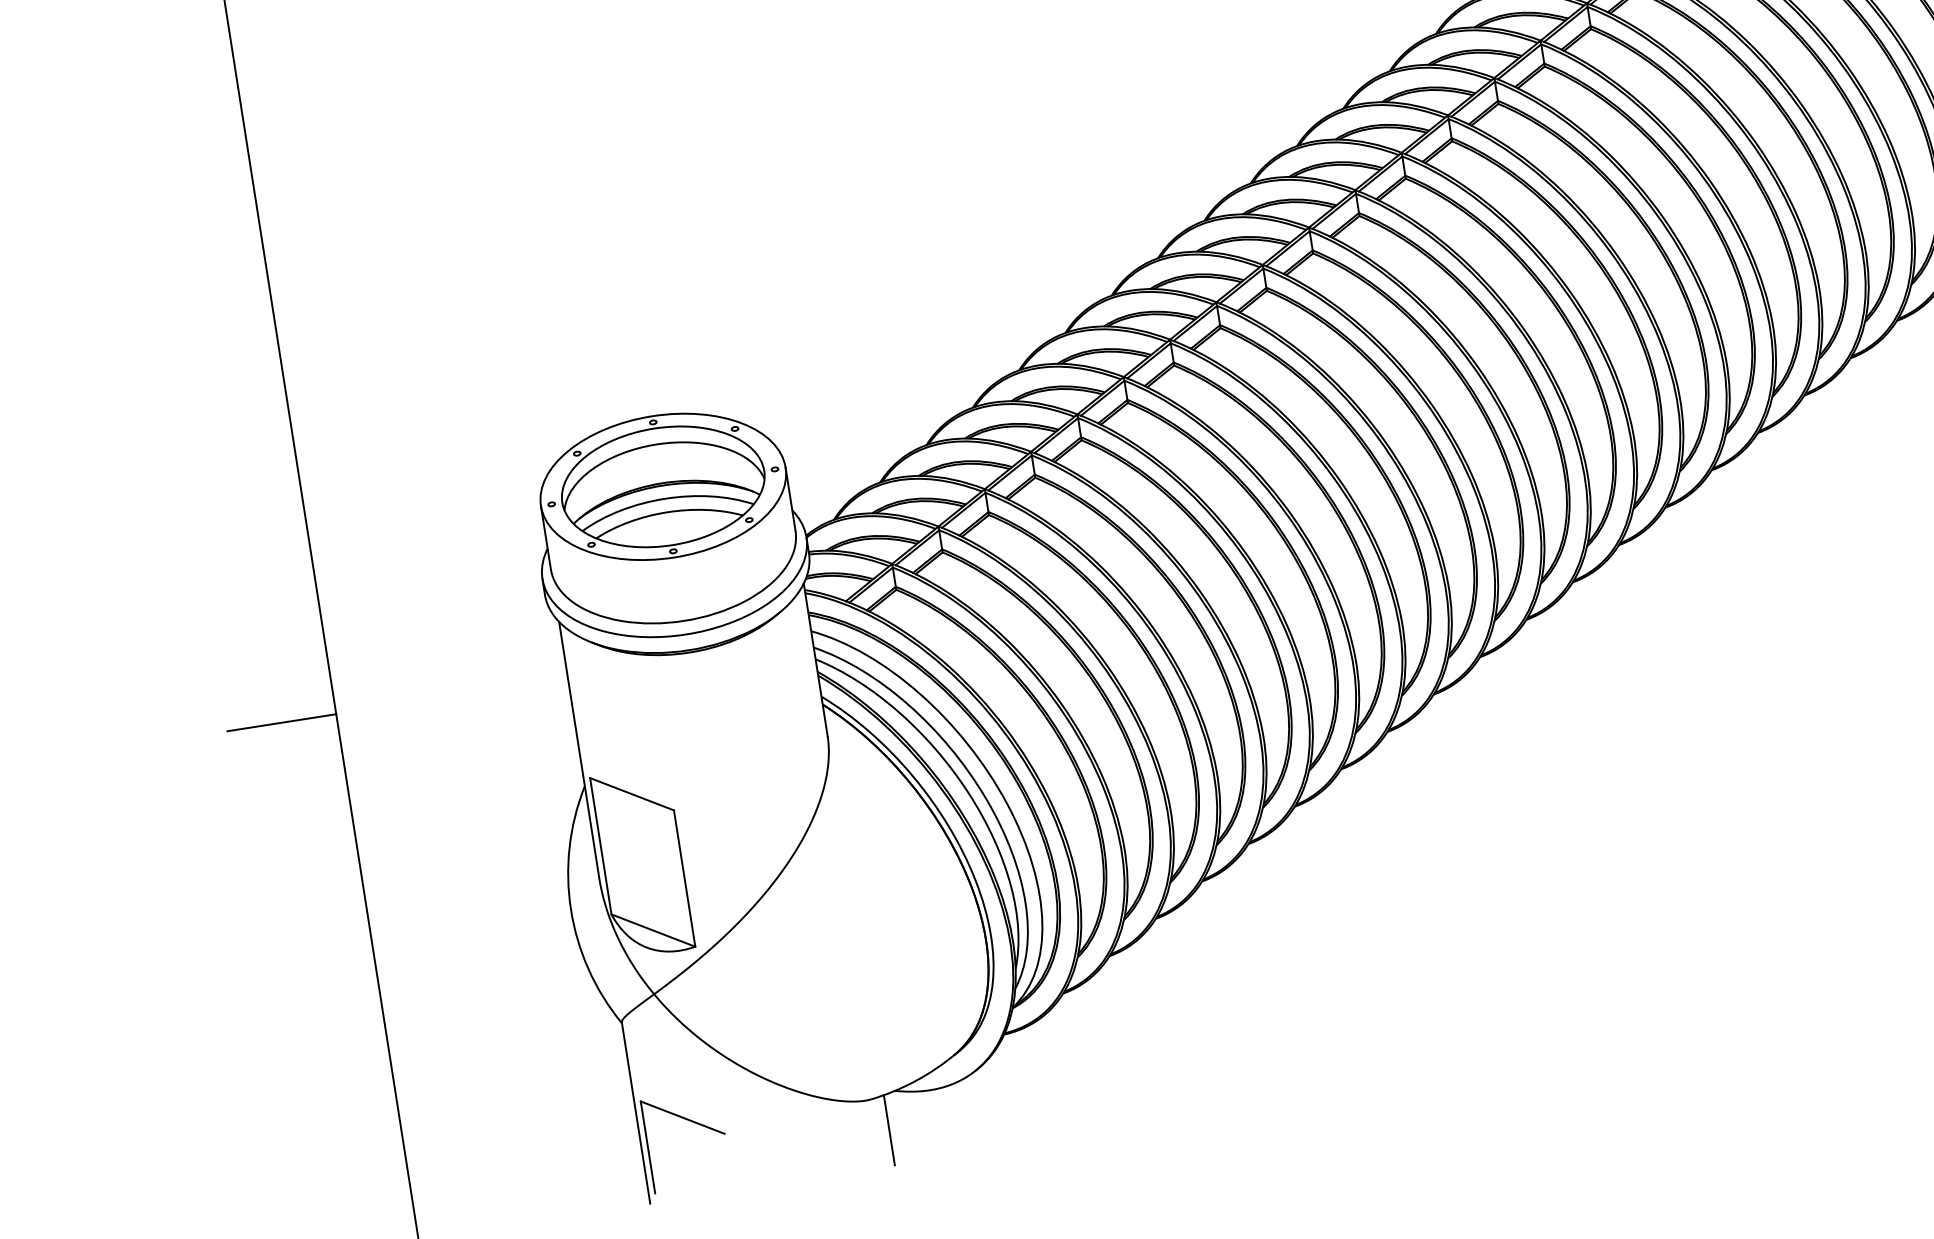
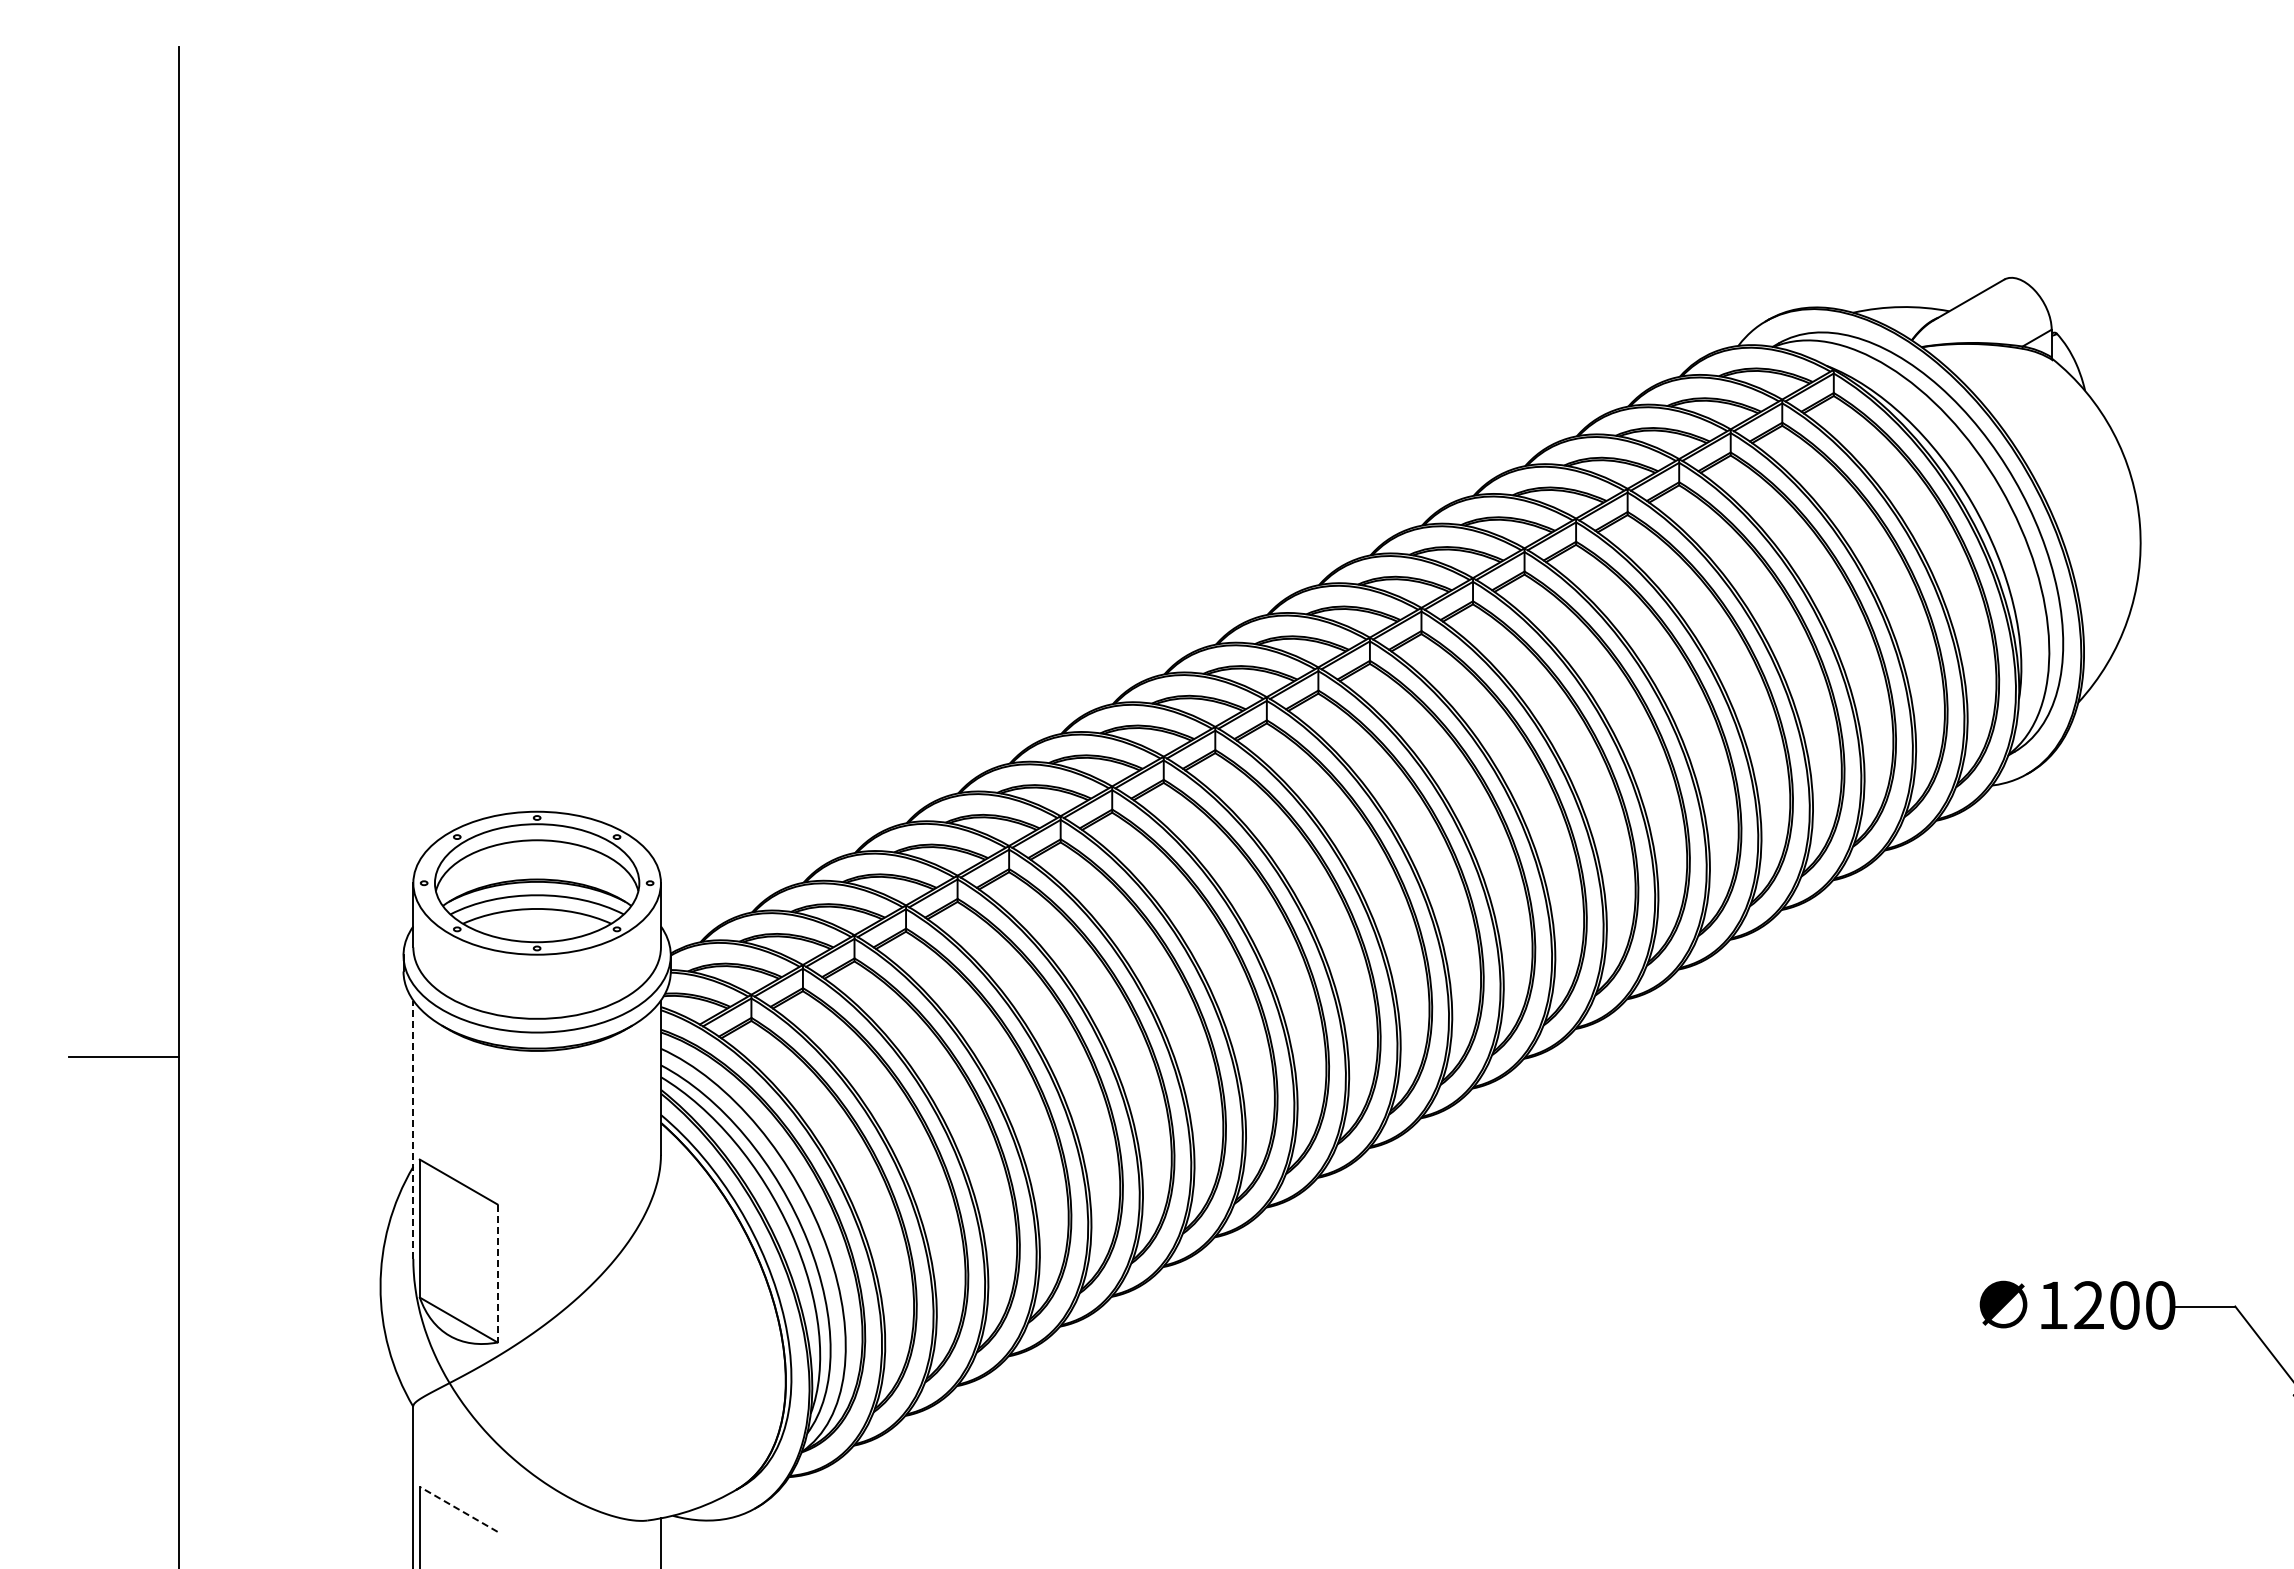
line: (579, 749) -> (413, 1129), solid -> dashed
line: (684, 878) -> (497, 1273), solid -> dashed
line: (682, 1117) -> (458, 1509), solid -> dashed

